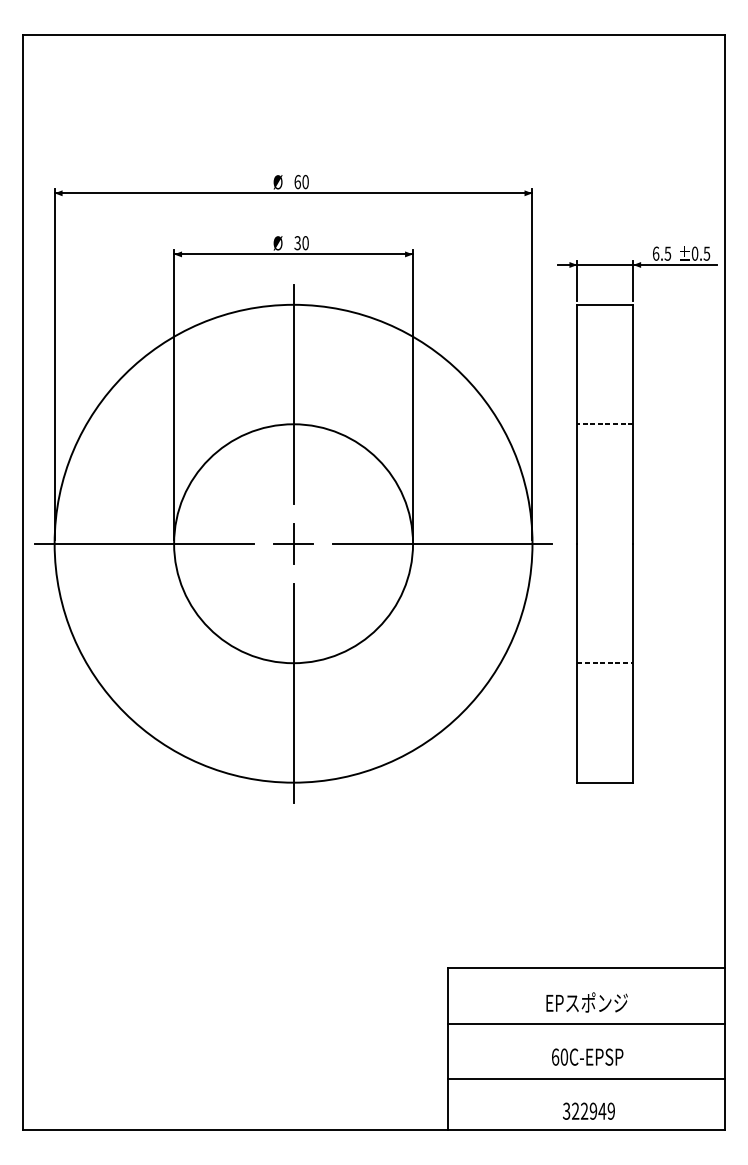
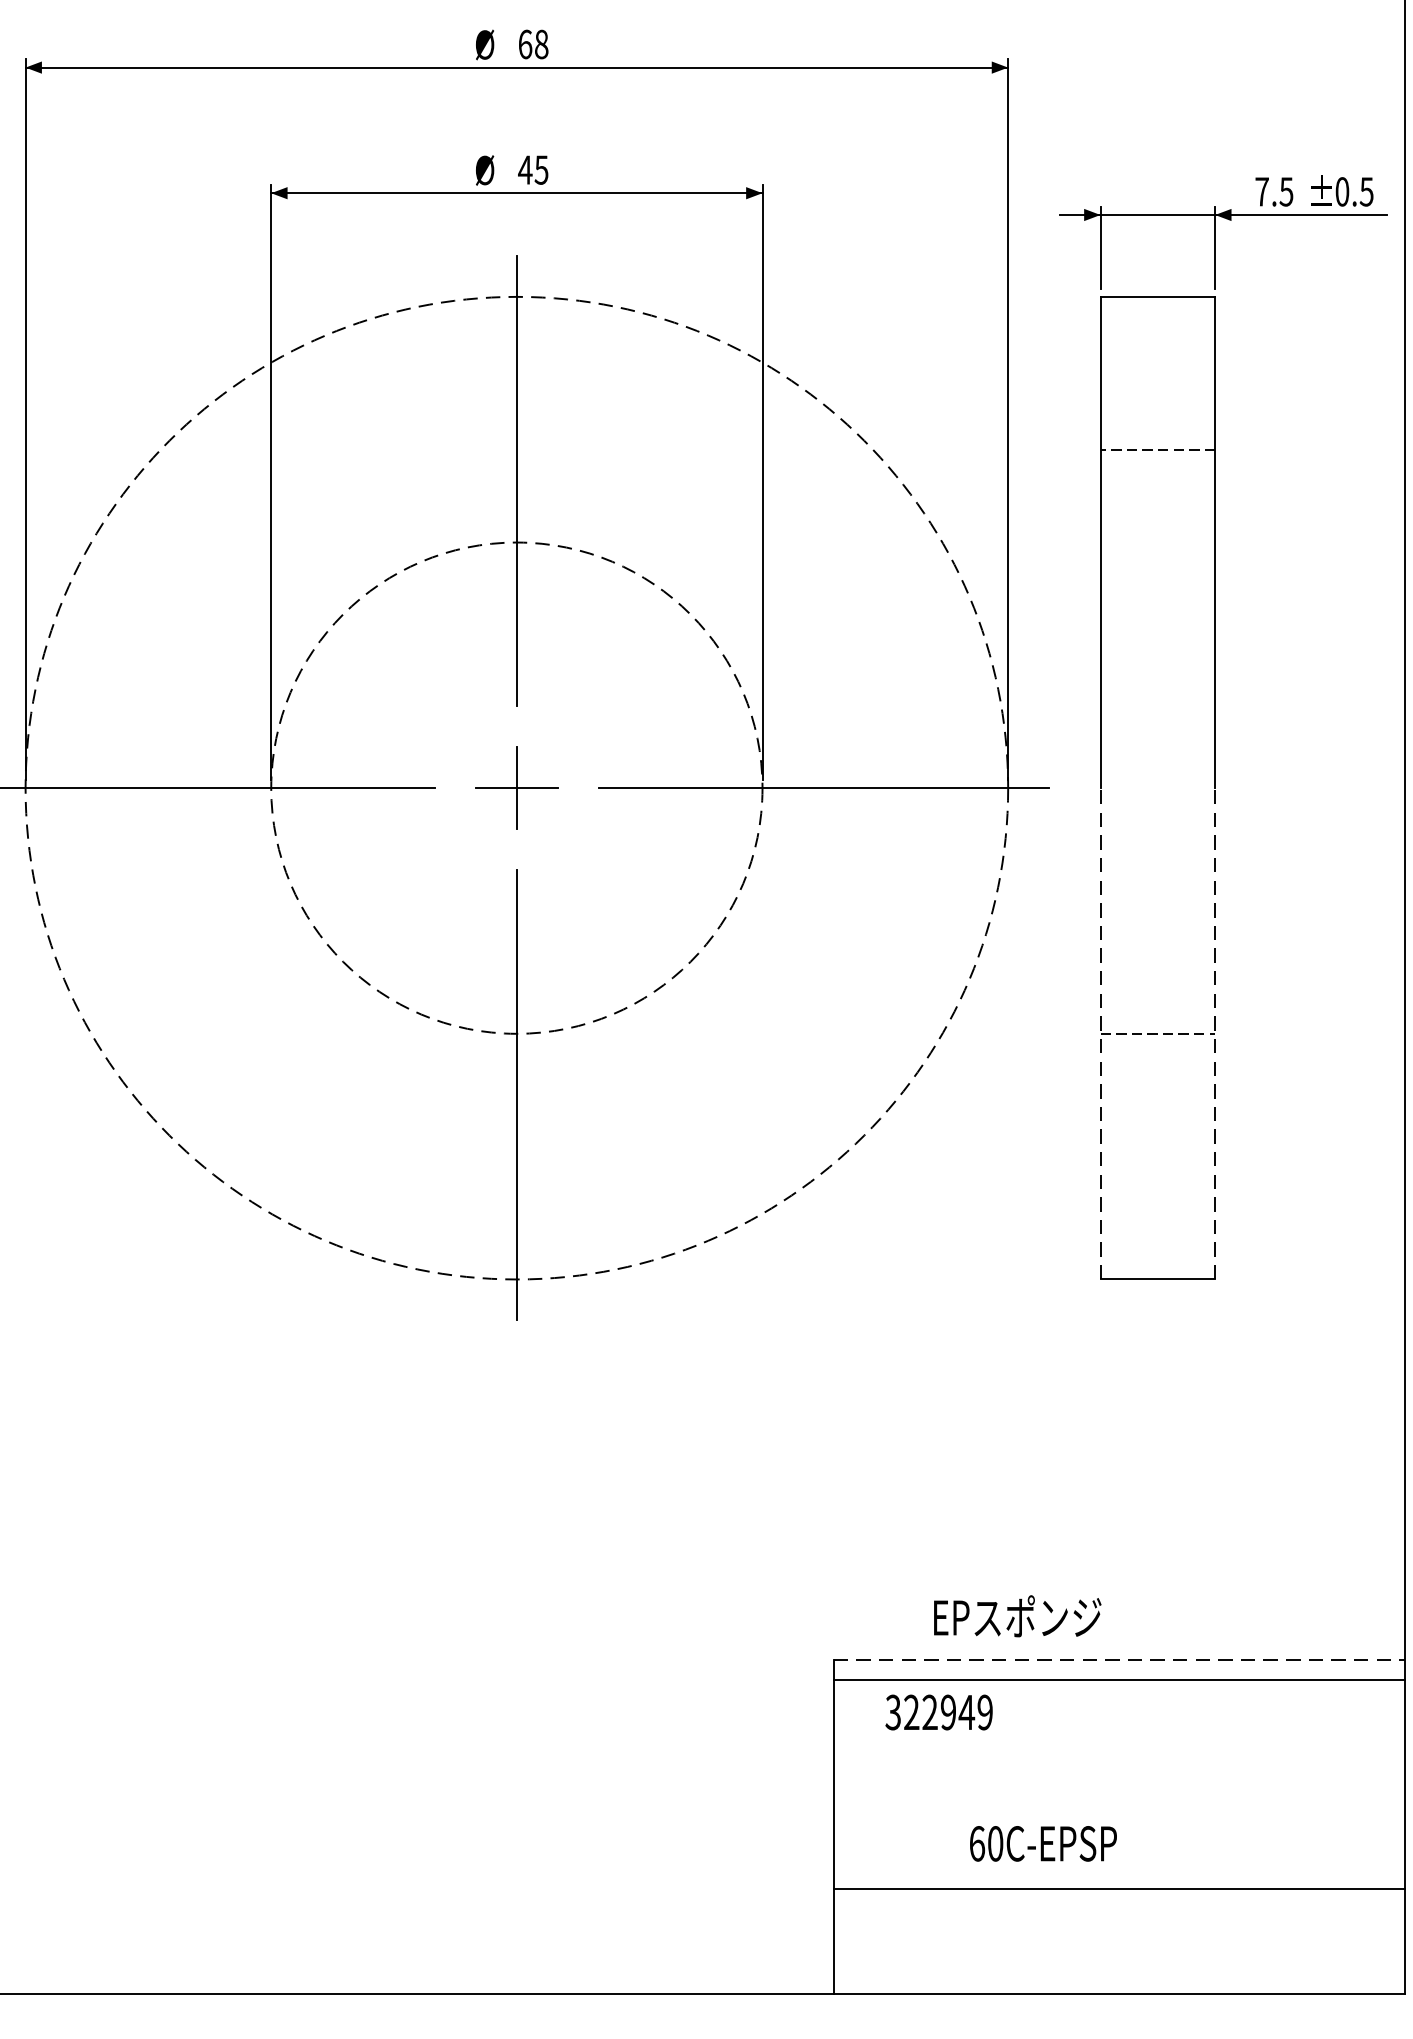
text: (305, 181) -> (541, 43), 60 -> 68
text: (301, 243) -> (533, 170), 30 -> 45
text: (655, 253) -> (1261, 191), 6.5 -> 7.5
line: (605, 424) -> (1158, 450), moved
circle: (293, 543) -> (516, 787), solid -> dashed
circle: (293, 543) -> (516, 787), solid -> dashed
line: (577, 662) -> (1100, 1032), solid -> dashed
line: (633, 662) -> (1215, 1032), solid -> dashed
line: (586, 967) -> (1119, 1659), solid -> dashed
text: (586, 1002) -> (1016, 1616), moved
line: (586, 1023) -> (1119, 1680), moved
text: (587, 1056) -> (1043, 1842), moved
text: (588, 1110) -> (938, 1710), moved

